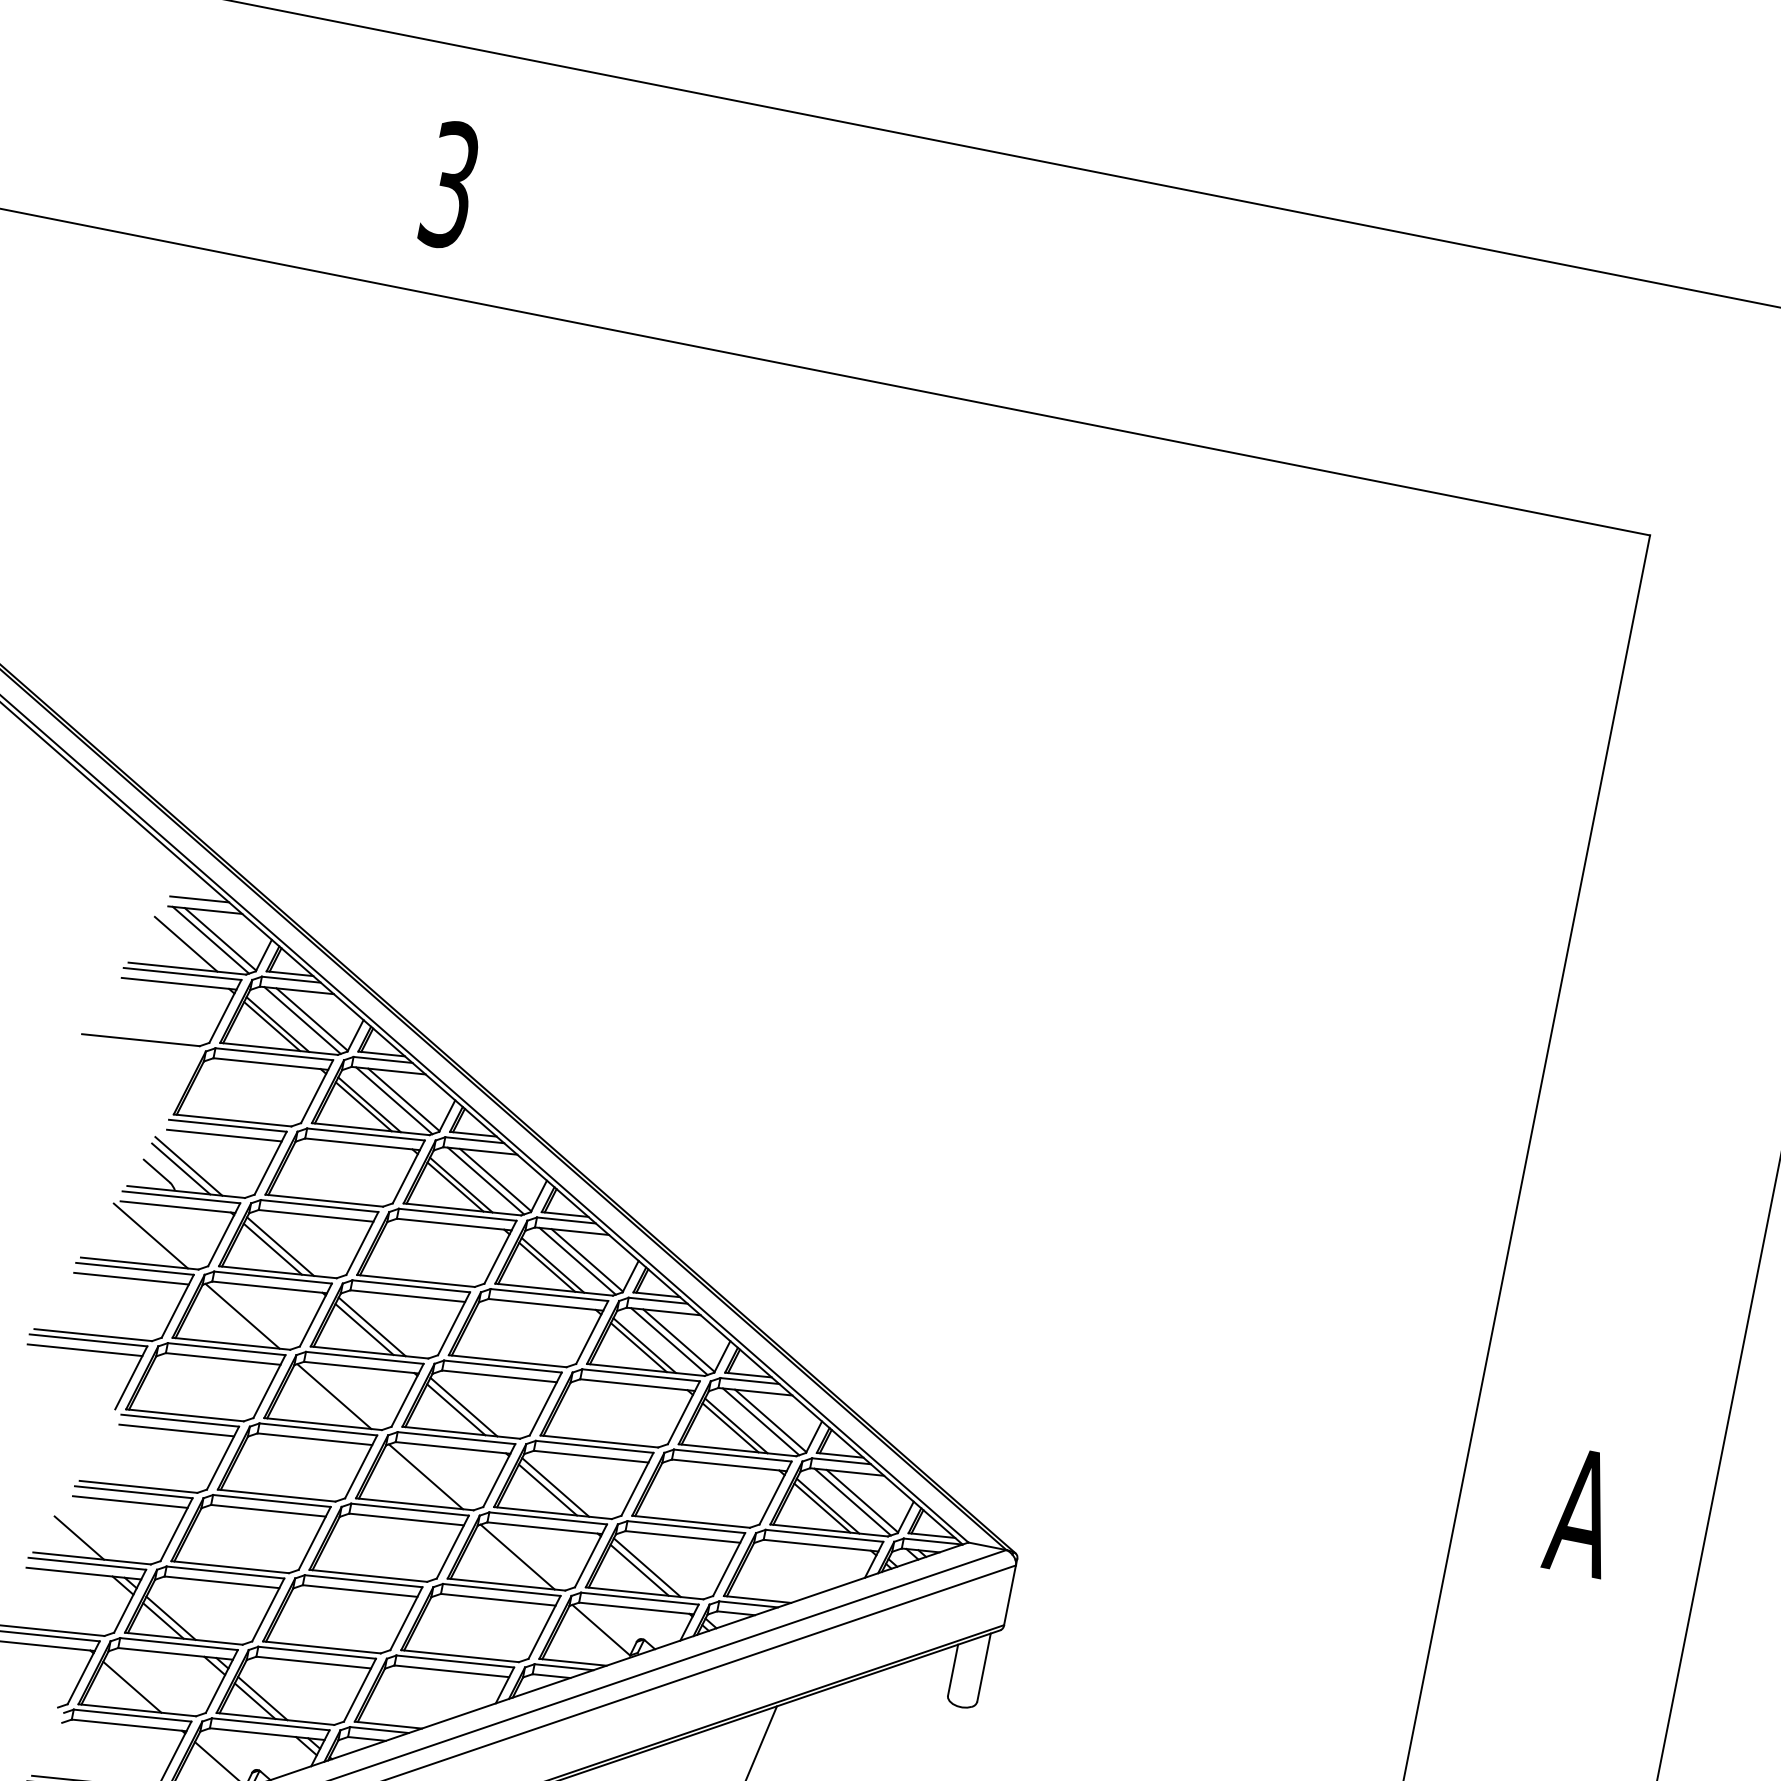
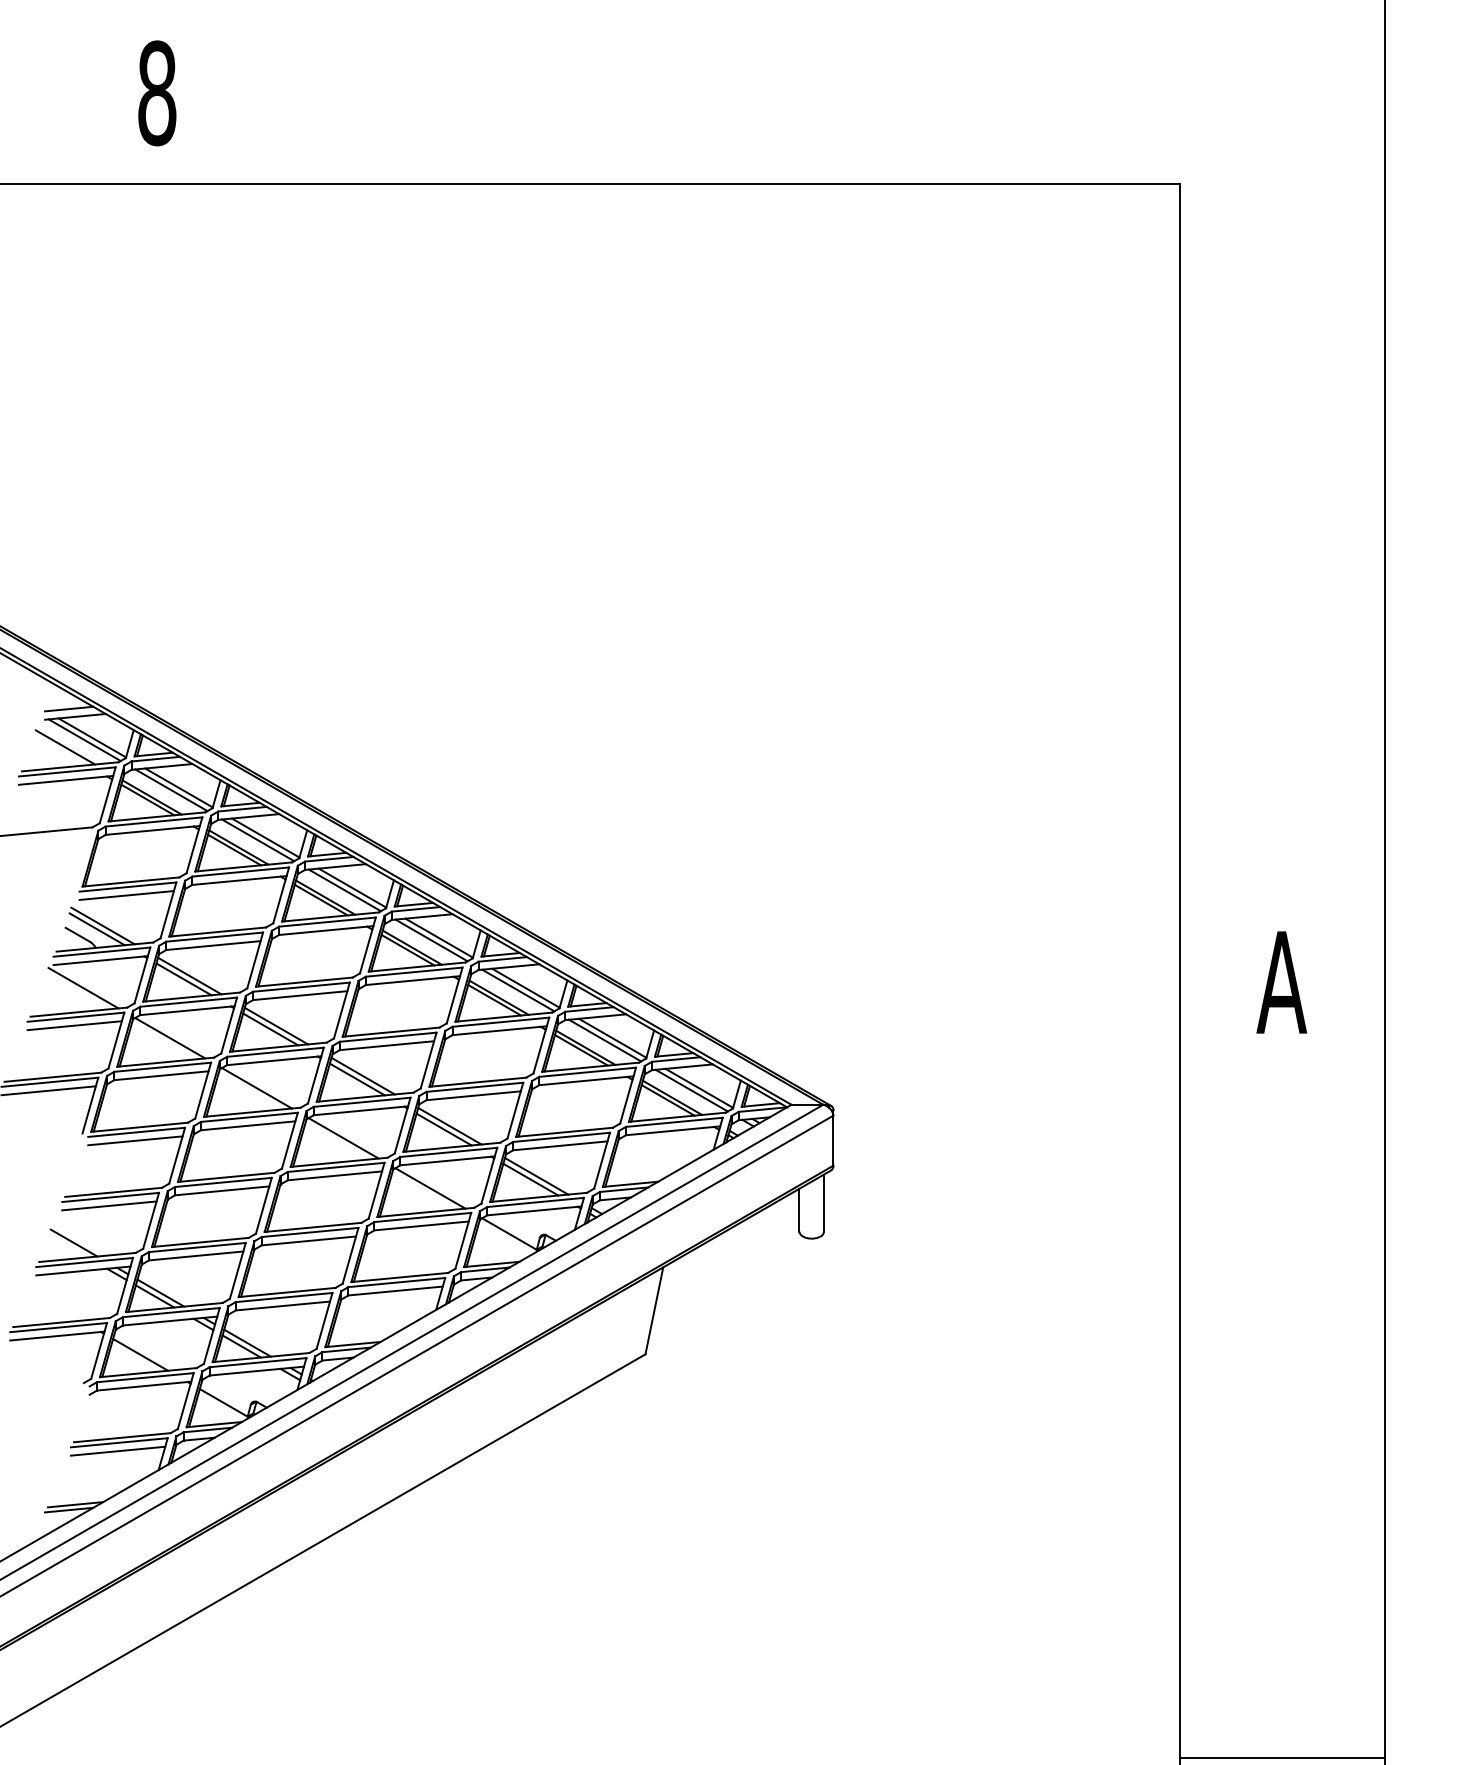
text: (450, 185) -> (157, 93), 3 -> 8

